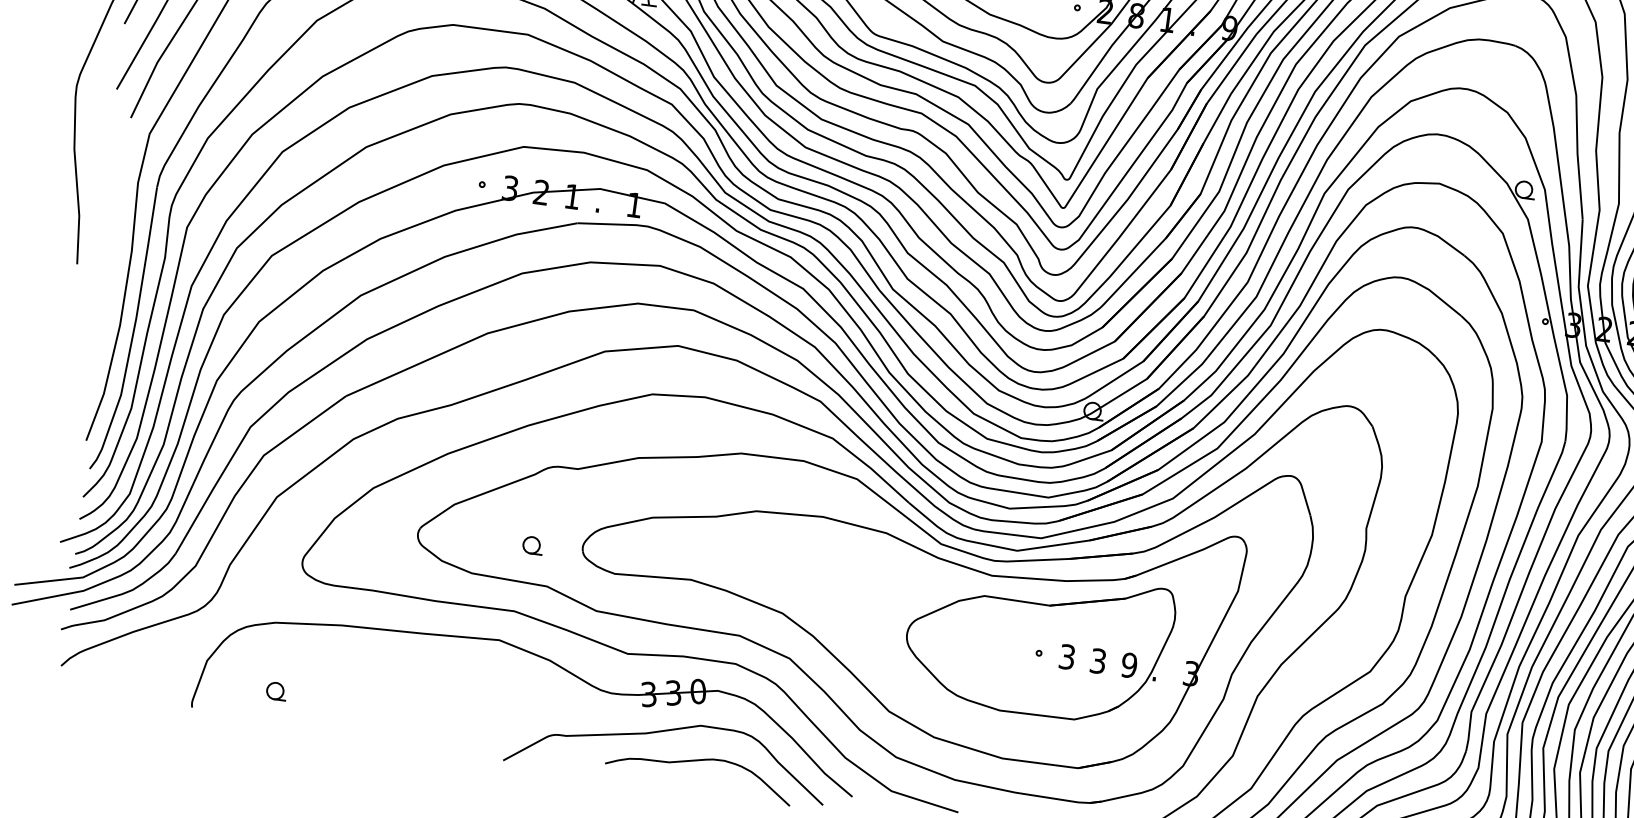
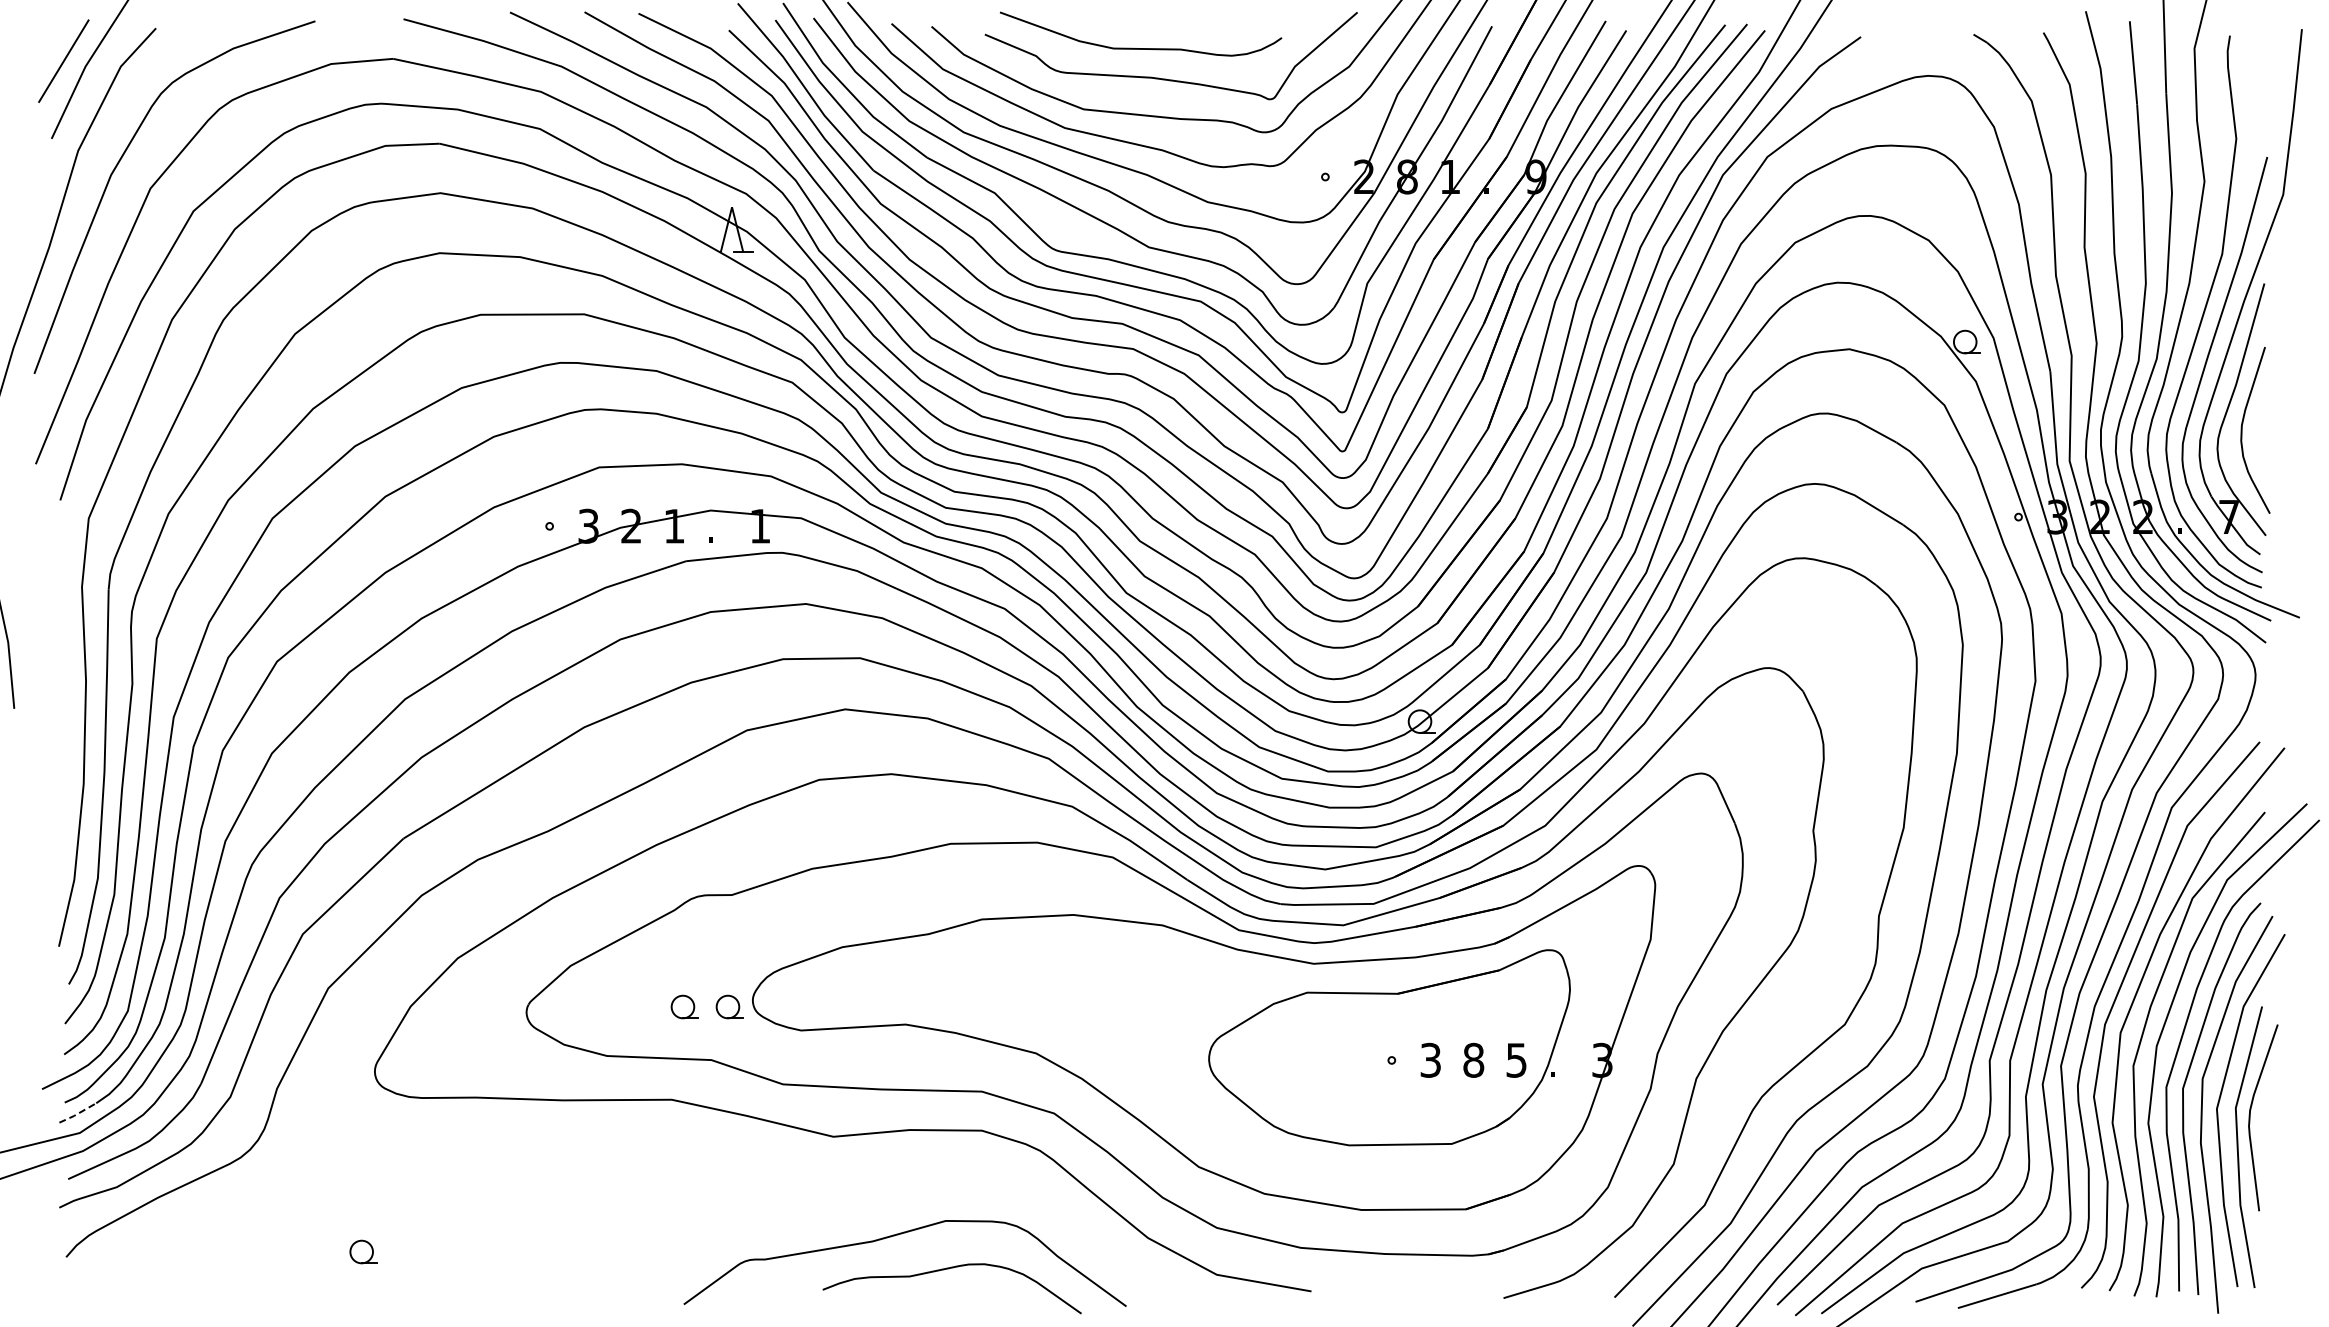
part: (565, 549) -> (729, 1006), added
line: (83, 563) -> (77, 1113), solid -> dashed
part: (544, 659) -> (721, 1159), removed
text: (1098, 661) -> (1473, 1060), 3 -> 8
text: (1129, 664) -> (1516, 1059), 9 -> 5

